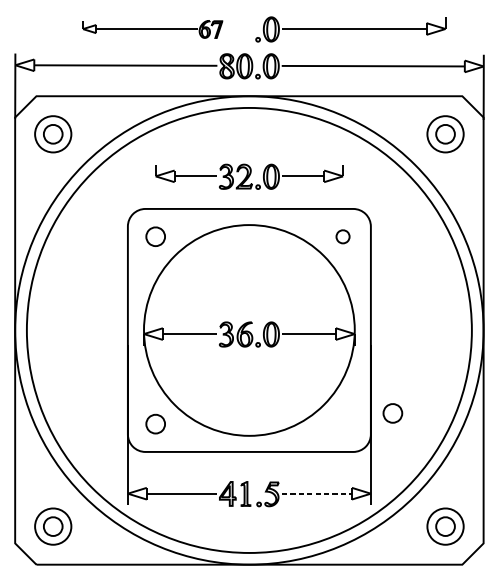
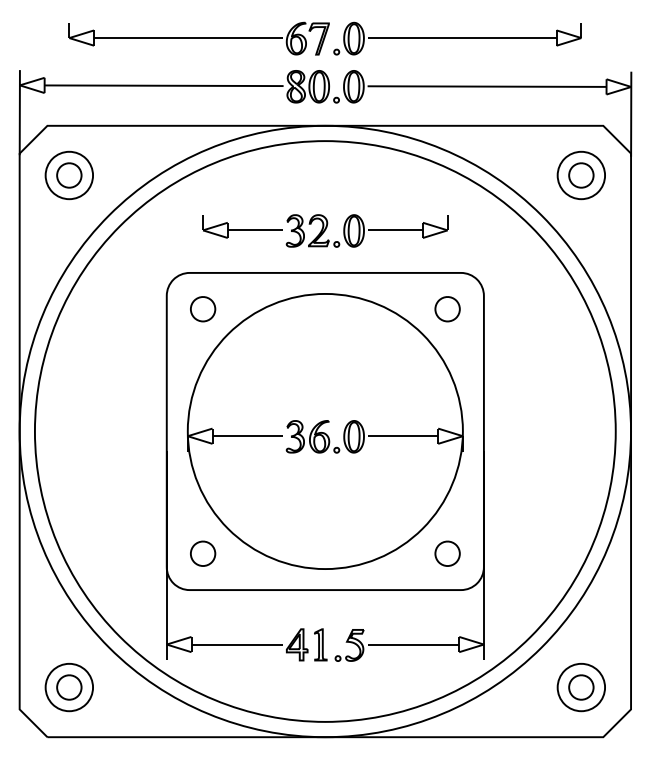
part: (152, 29) -> (198, 38), size x1.43
part: (342, 236) -> (447, 309), size x1.43
part: (392, 413) -> (447, 553), moved
line: (316, 493) -> (413, 644), dashed -> solid

